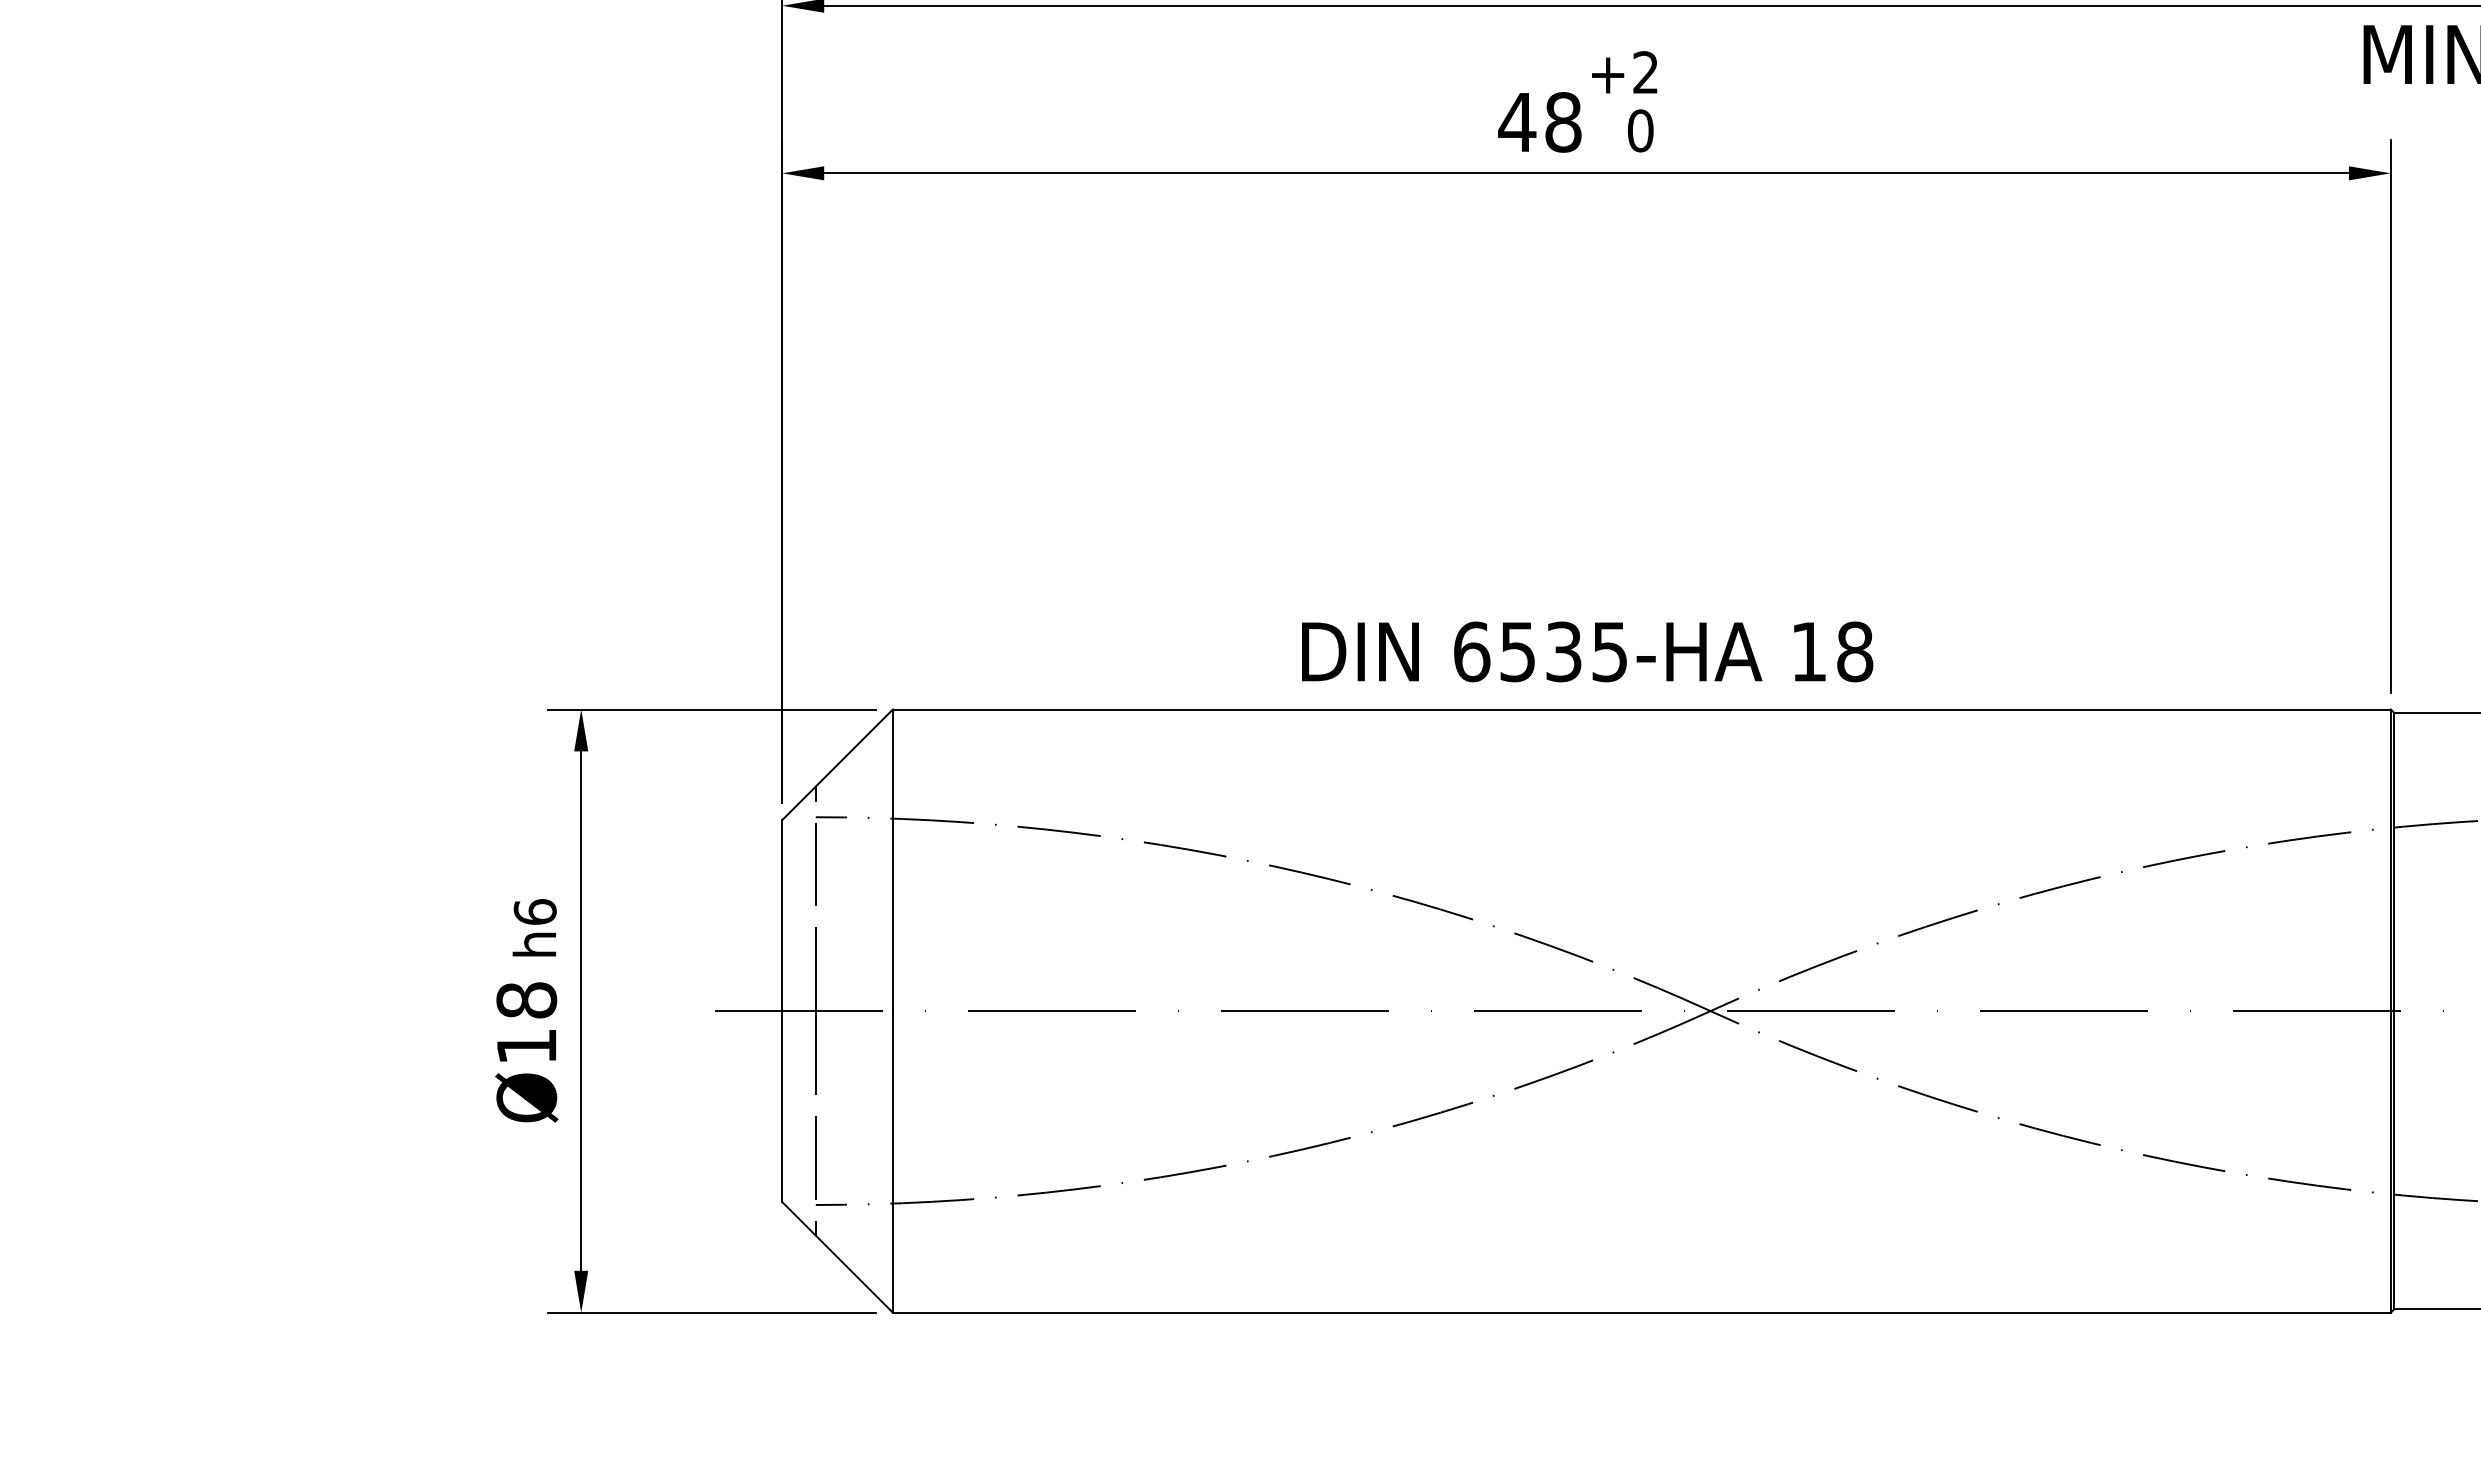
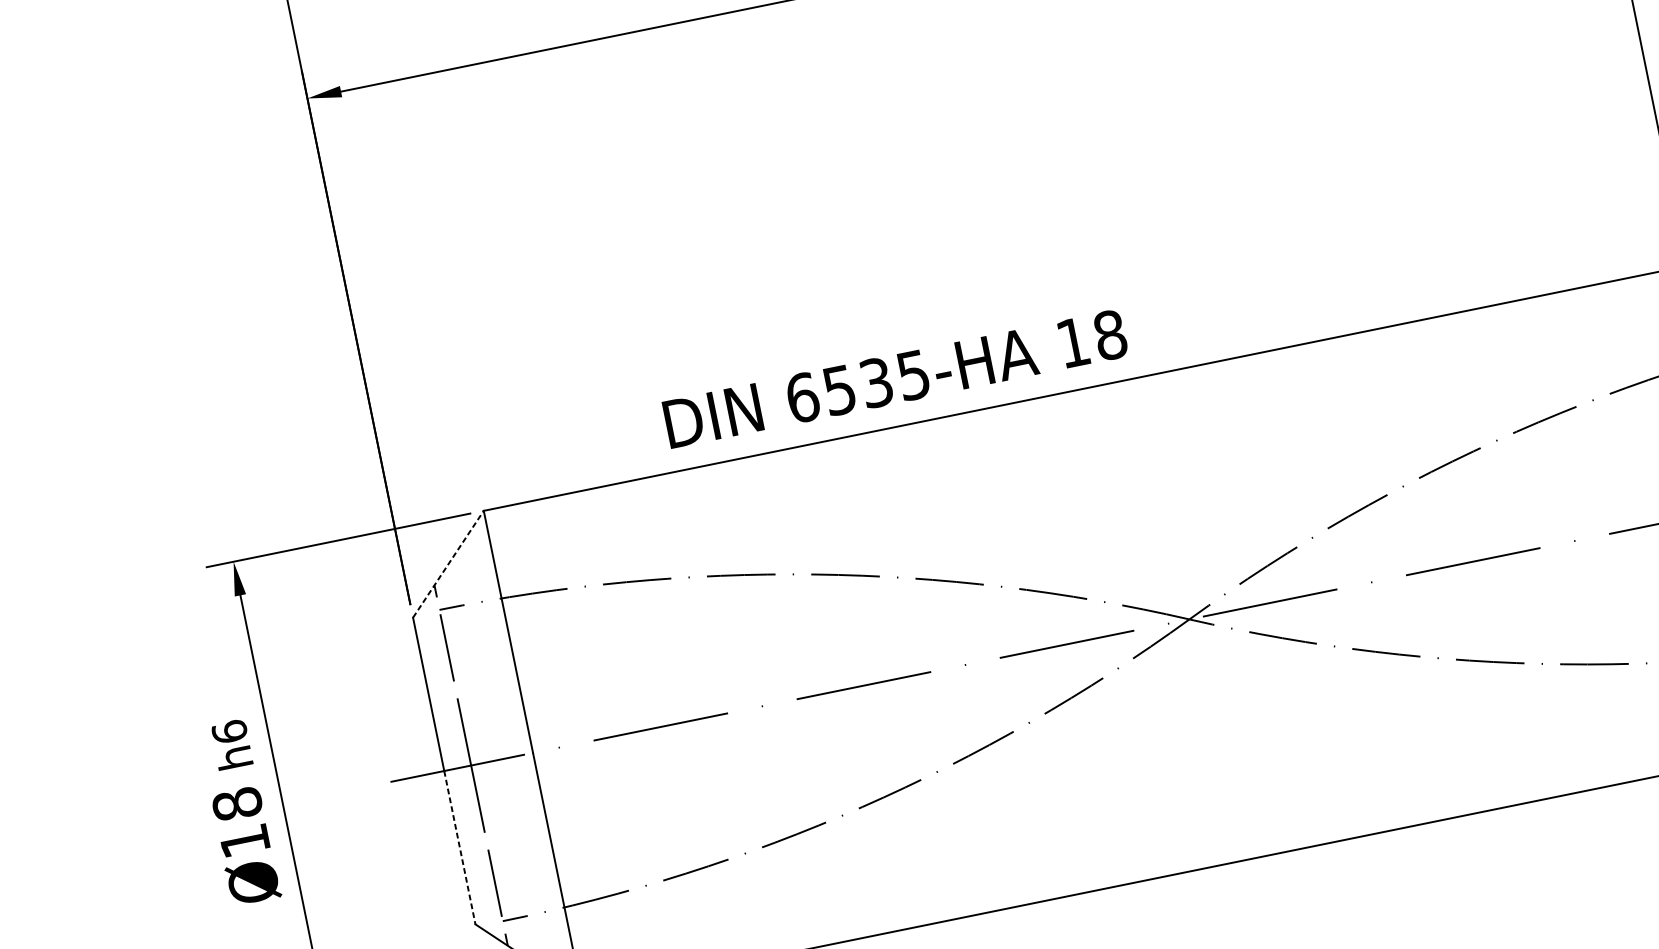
text: (1587, 651) -> (895, 378), moved
line: (837, 764) -> (448, 564), solid -> dashed
line: (782, 1106) -> (460, 847), solid -> dashed

